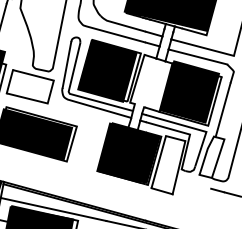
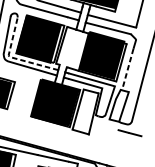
line: (74, 95) -> (13, 58), solid -> dashed
line: (223, 110) -> (128, 69), solid -> dashed

